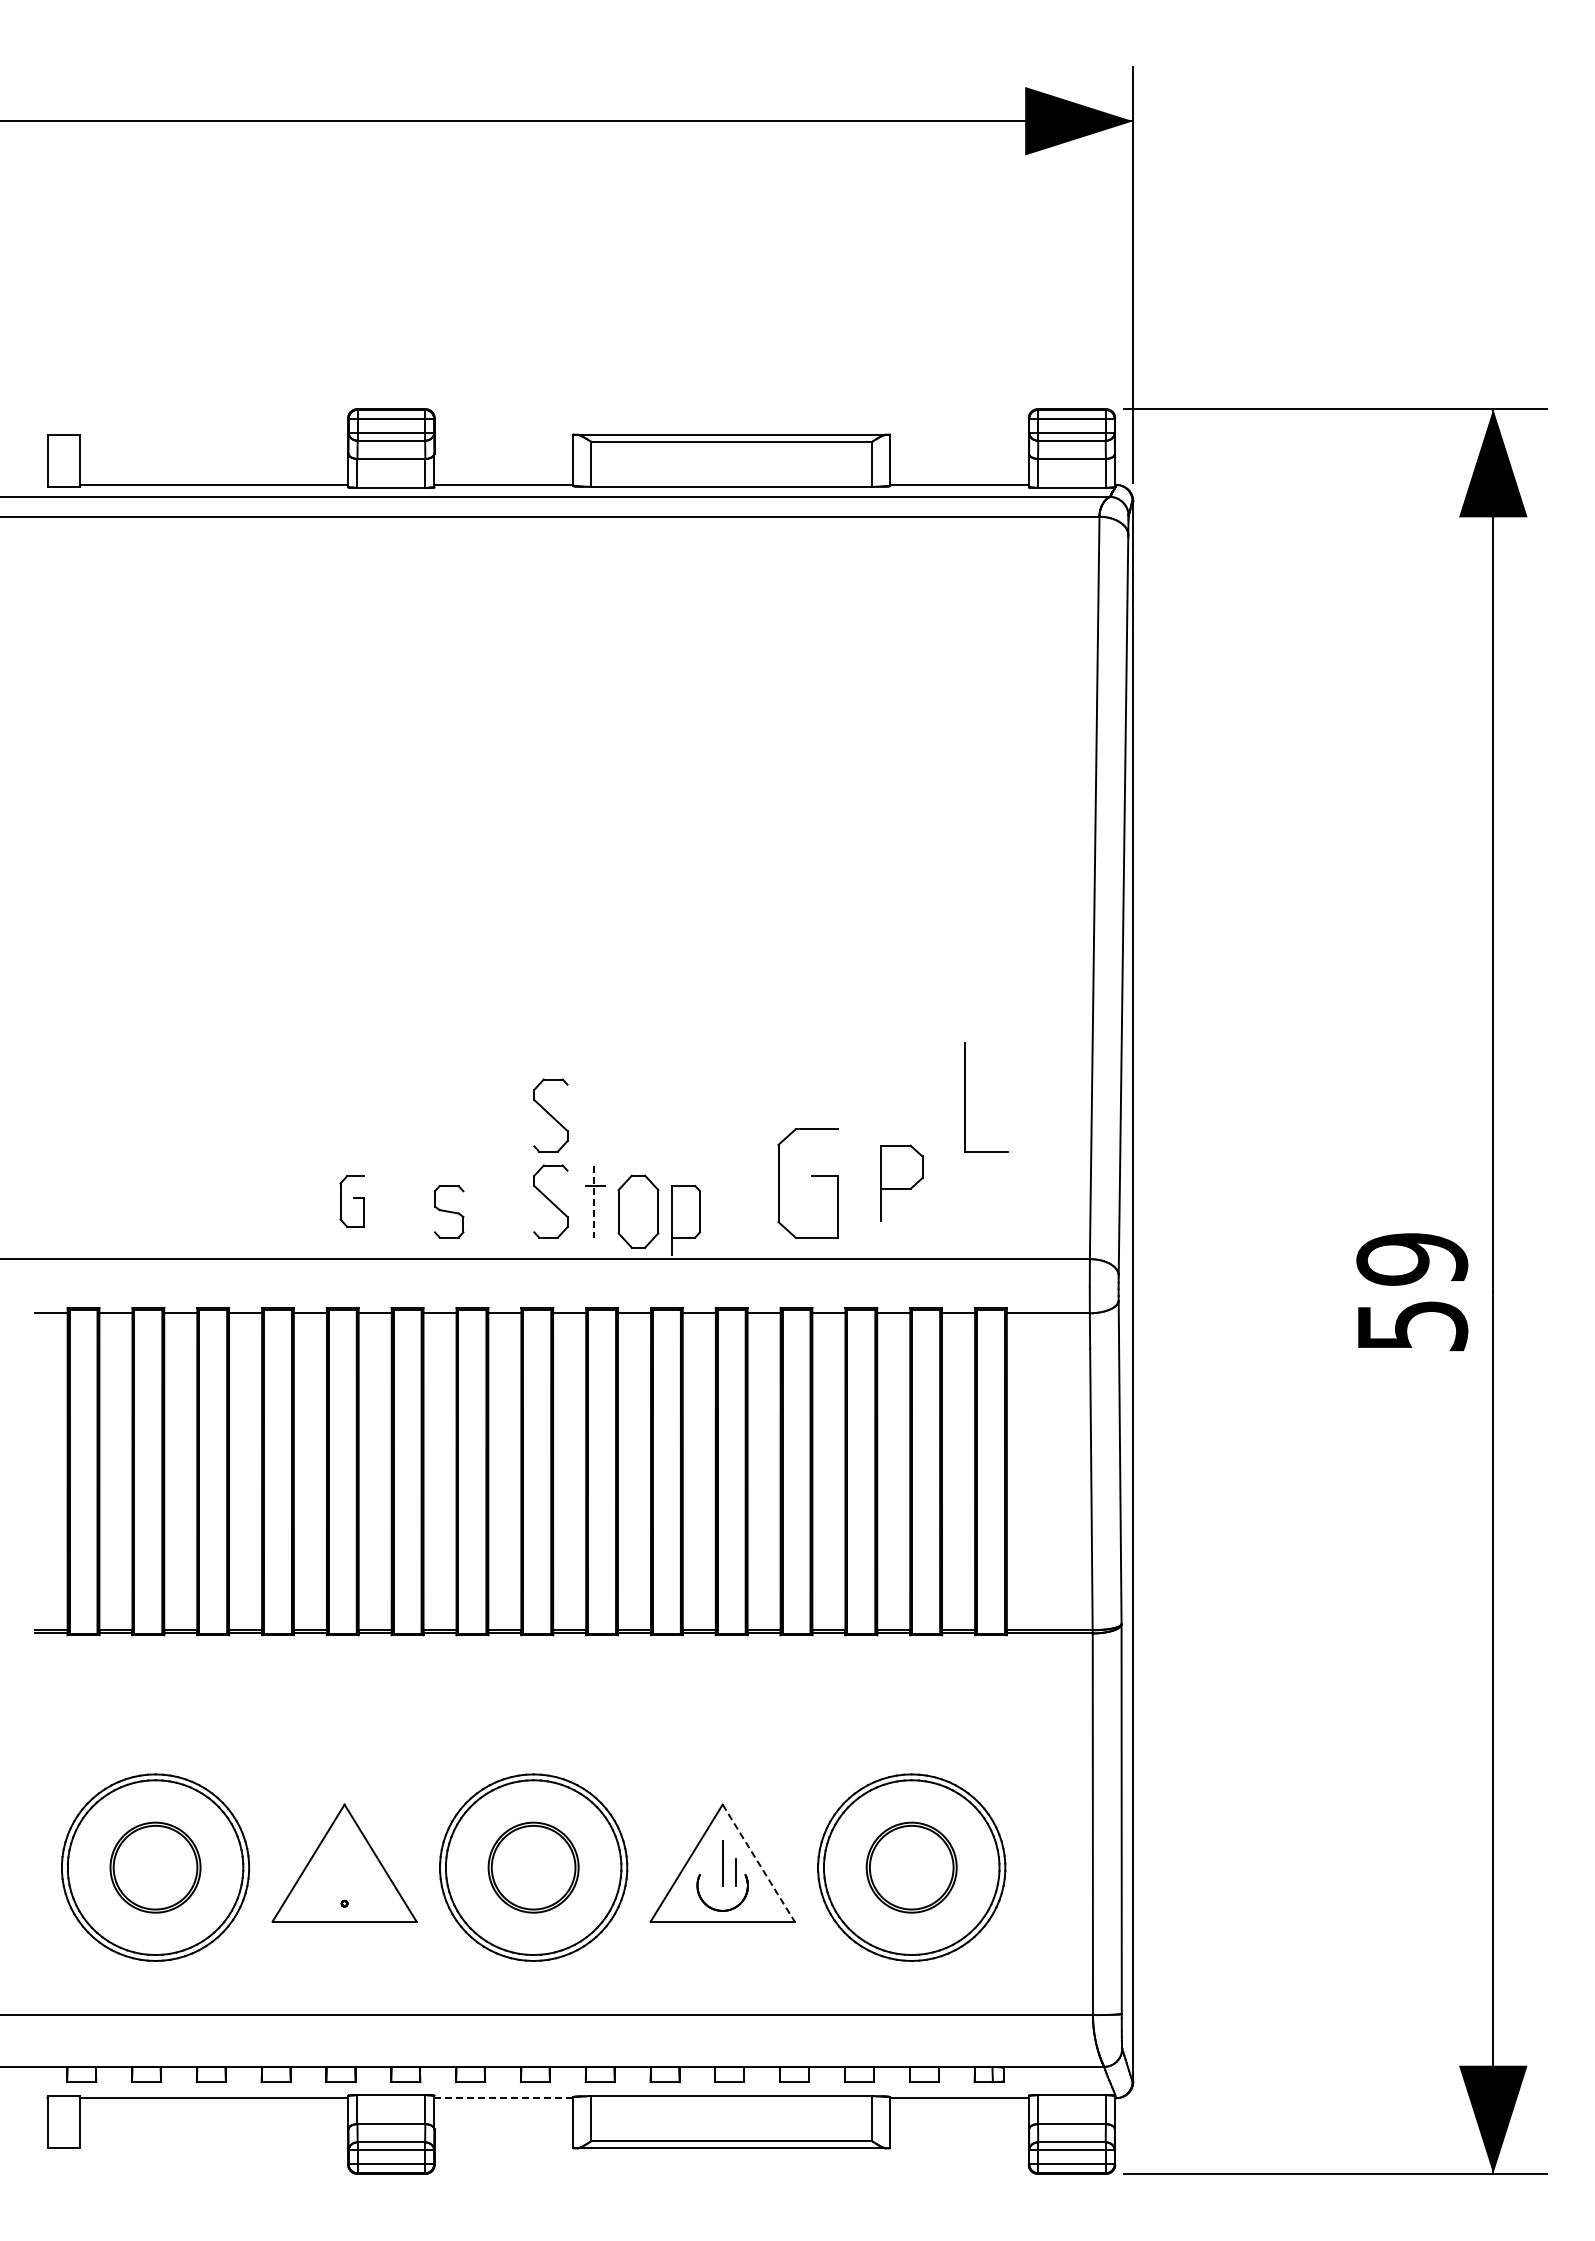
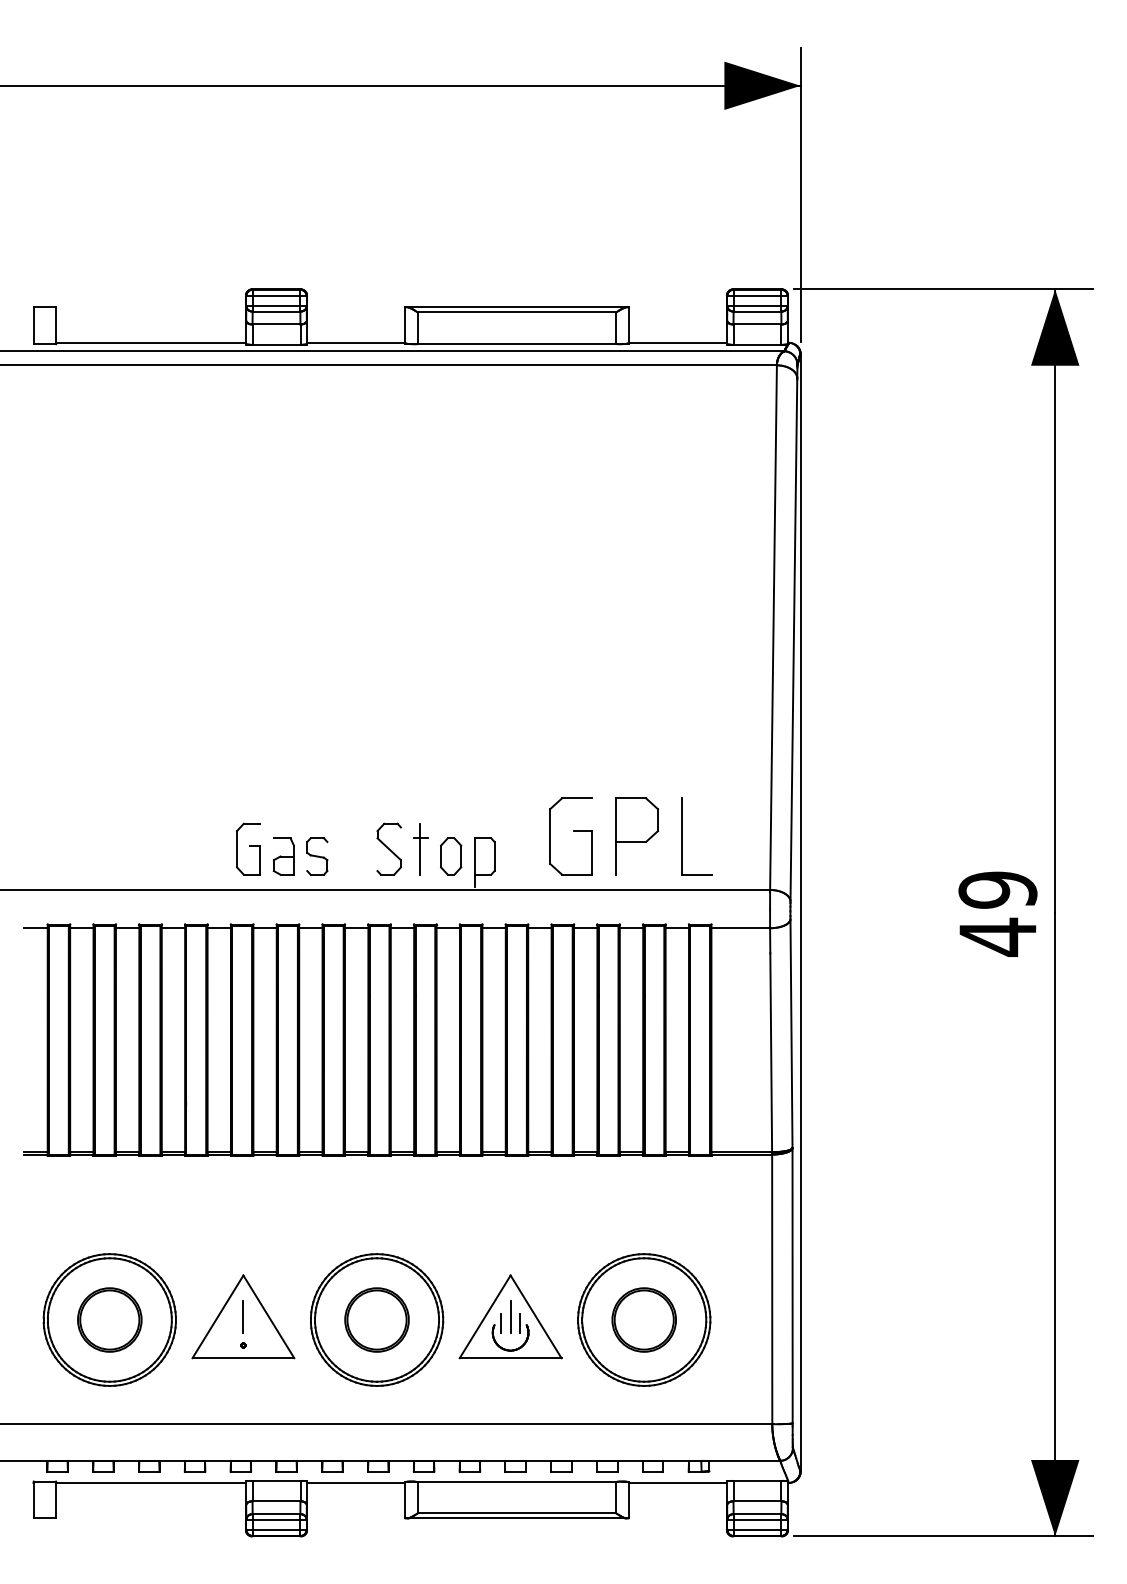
part: (965, 1097) -> (682, 836), moved
part: (550, 1115) -> (388, 788), removed
part: (901, 1183) -> (636, 836), size x1.43
part: (351, 1201) -> (248, 849), size x1.43
line: (594, 1202) -> (420, 849), dashed -> solid
part: (401, 1211) -> (283, 856), added
part: (638, 1211) -> (451, 856), size x0.71
text: (1413, 1325) -> (998, 936), 59 -> 49
line: (344, 1862) -> (243, 1316), added
line: (758, 1863) -> (535, 1317), dashed -> solid
line: (709, 1871) -> (501, 1322), added
line: (503, 2098) -> (355, 1483), dashed -> solid

